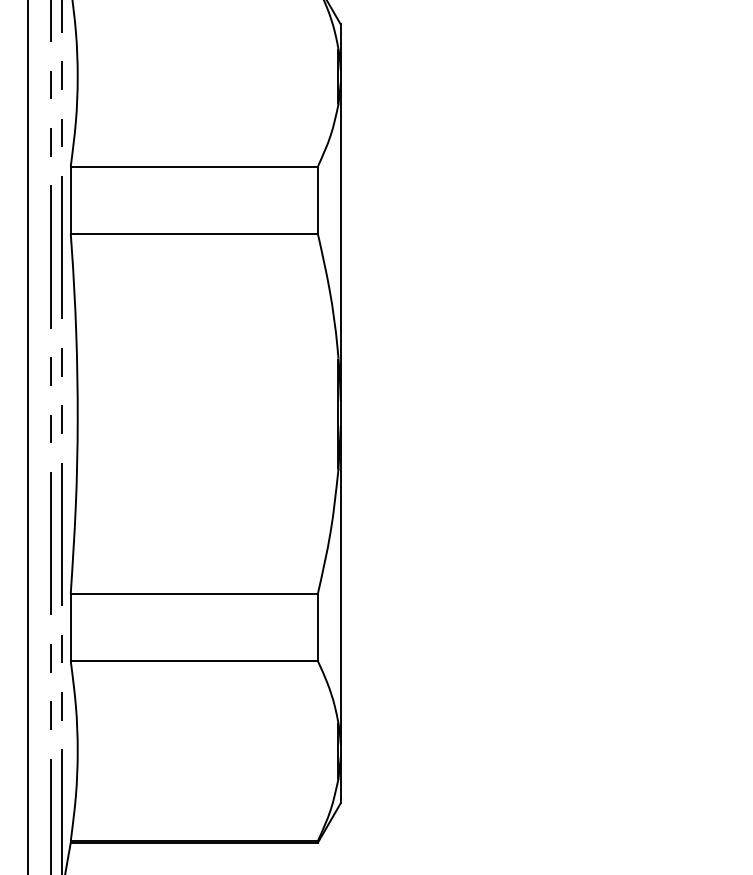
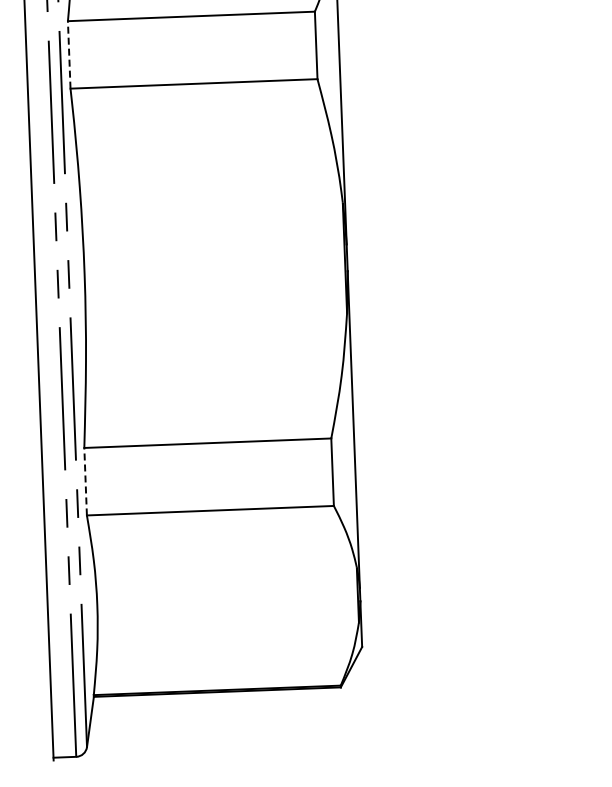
line: (70, 200) -> (68, 55), solid -> dashed
line: (70, 627) -> (85, 481), solid -> dashed

